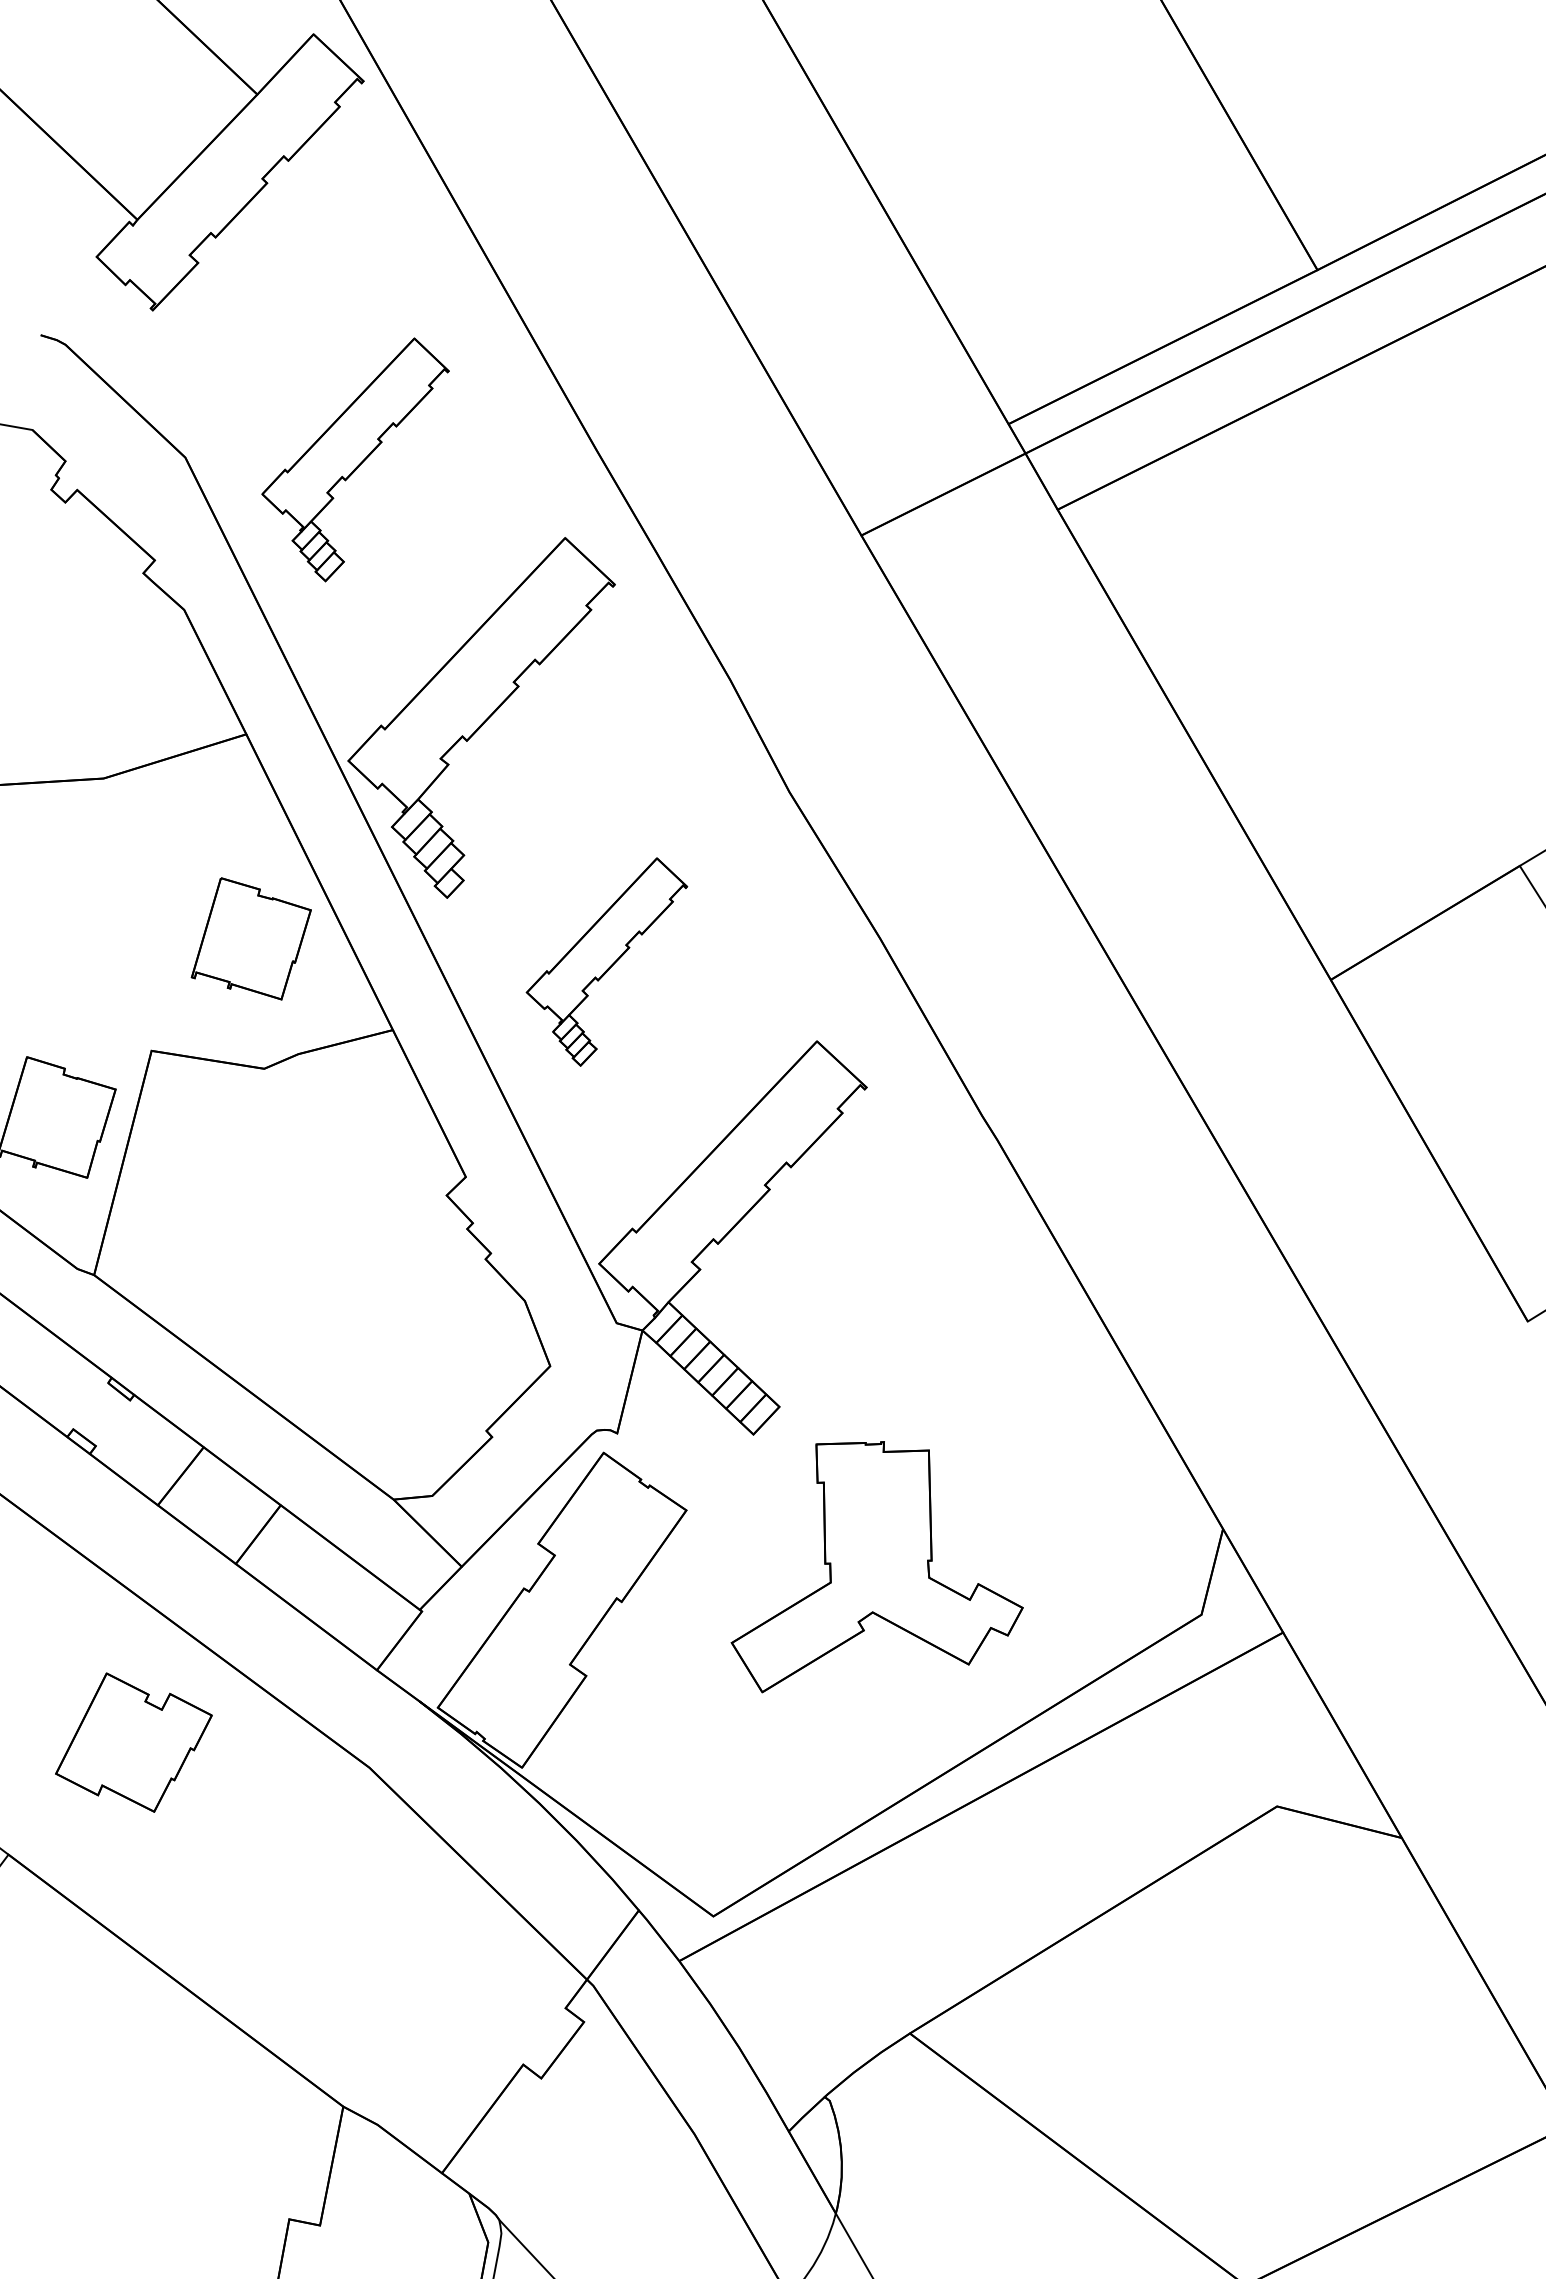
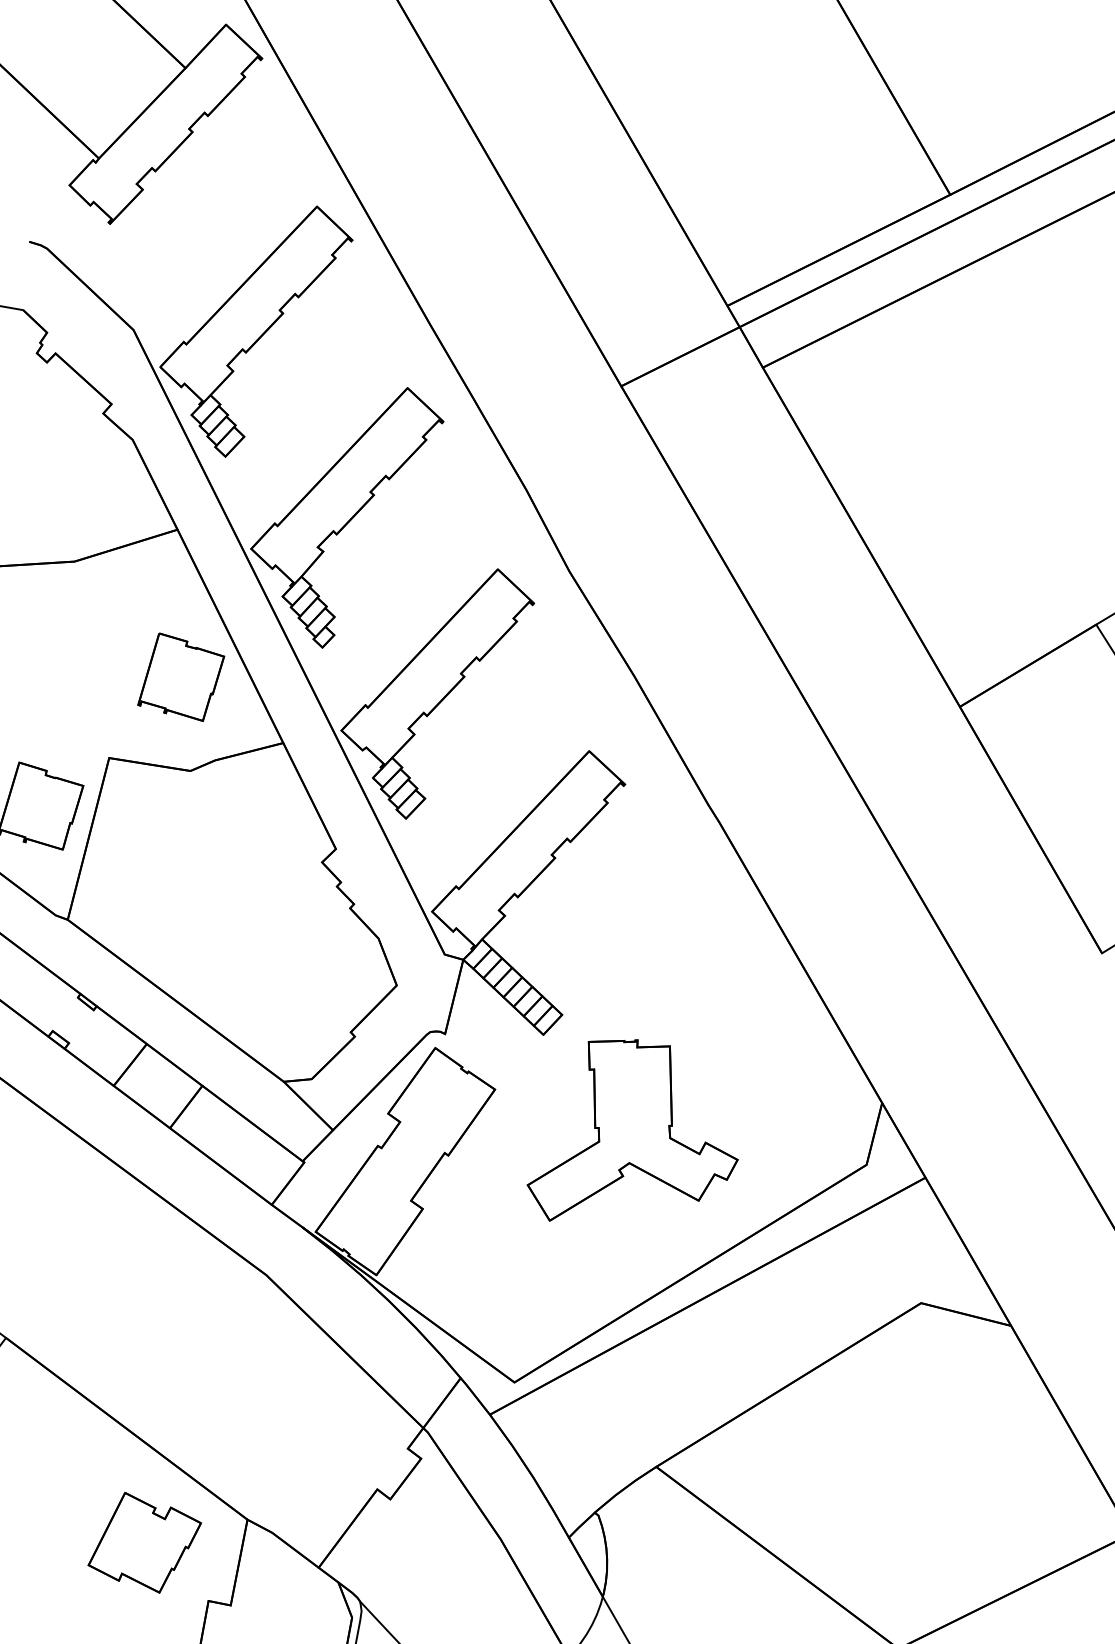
part: (355, 459) -> (256, 331), size x1.43
part: (606, 961) -> (437, 693), size x1.67
part: (133, 1742) -> (144, 1542), moved

